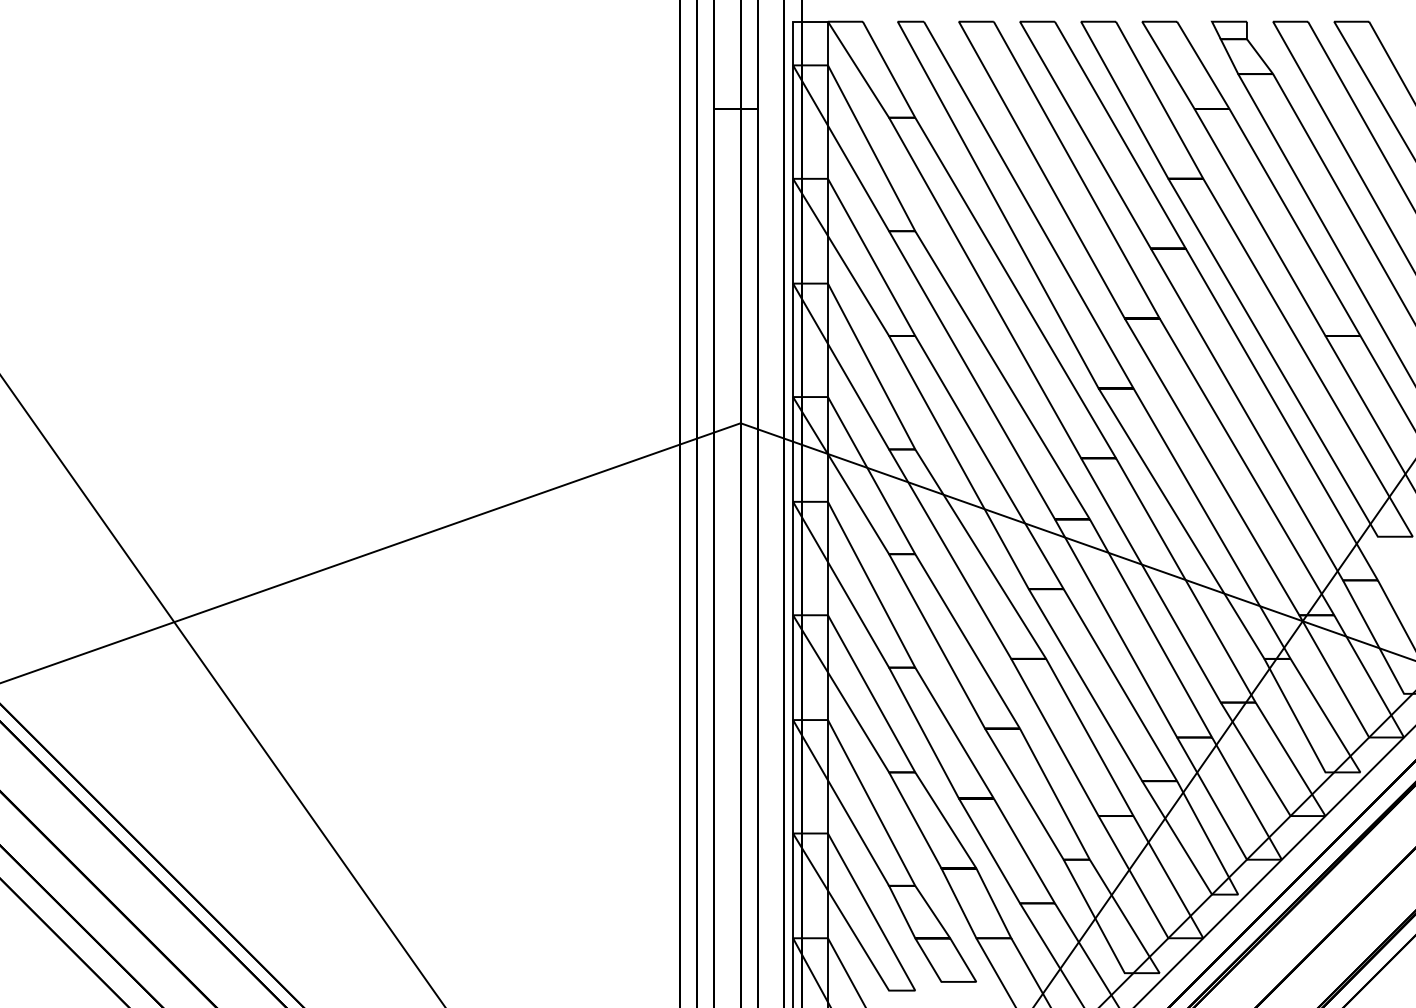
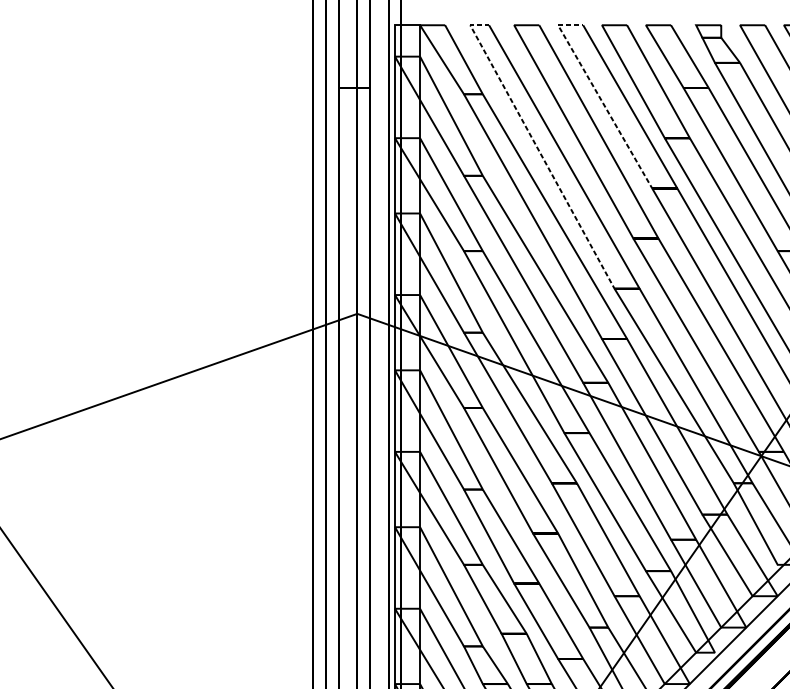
line: (1085, 134) -> (605, 106), solid -> dashed
line: (1000, 208) -> (544, 159), solid -> dashed

